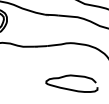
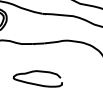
curve: (71, 88) -> (37, 83), moved

